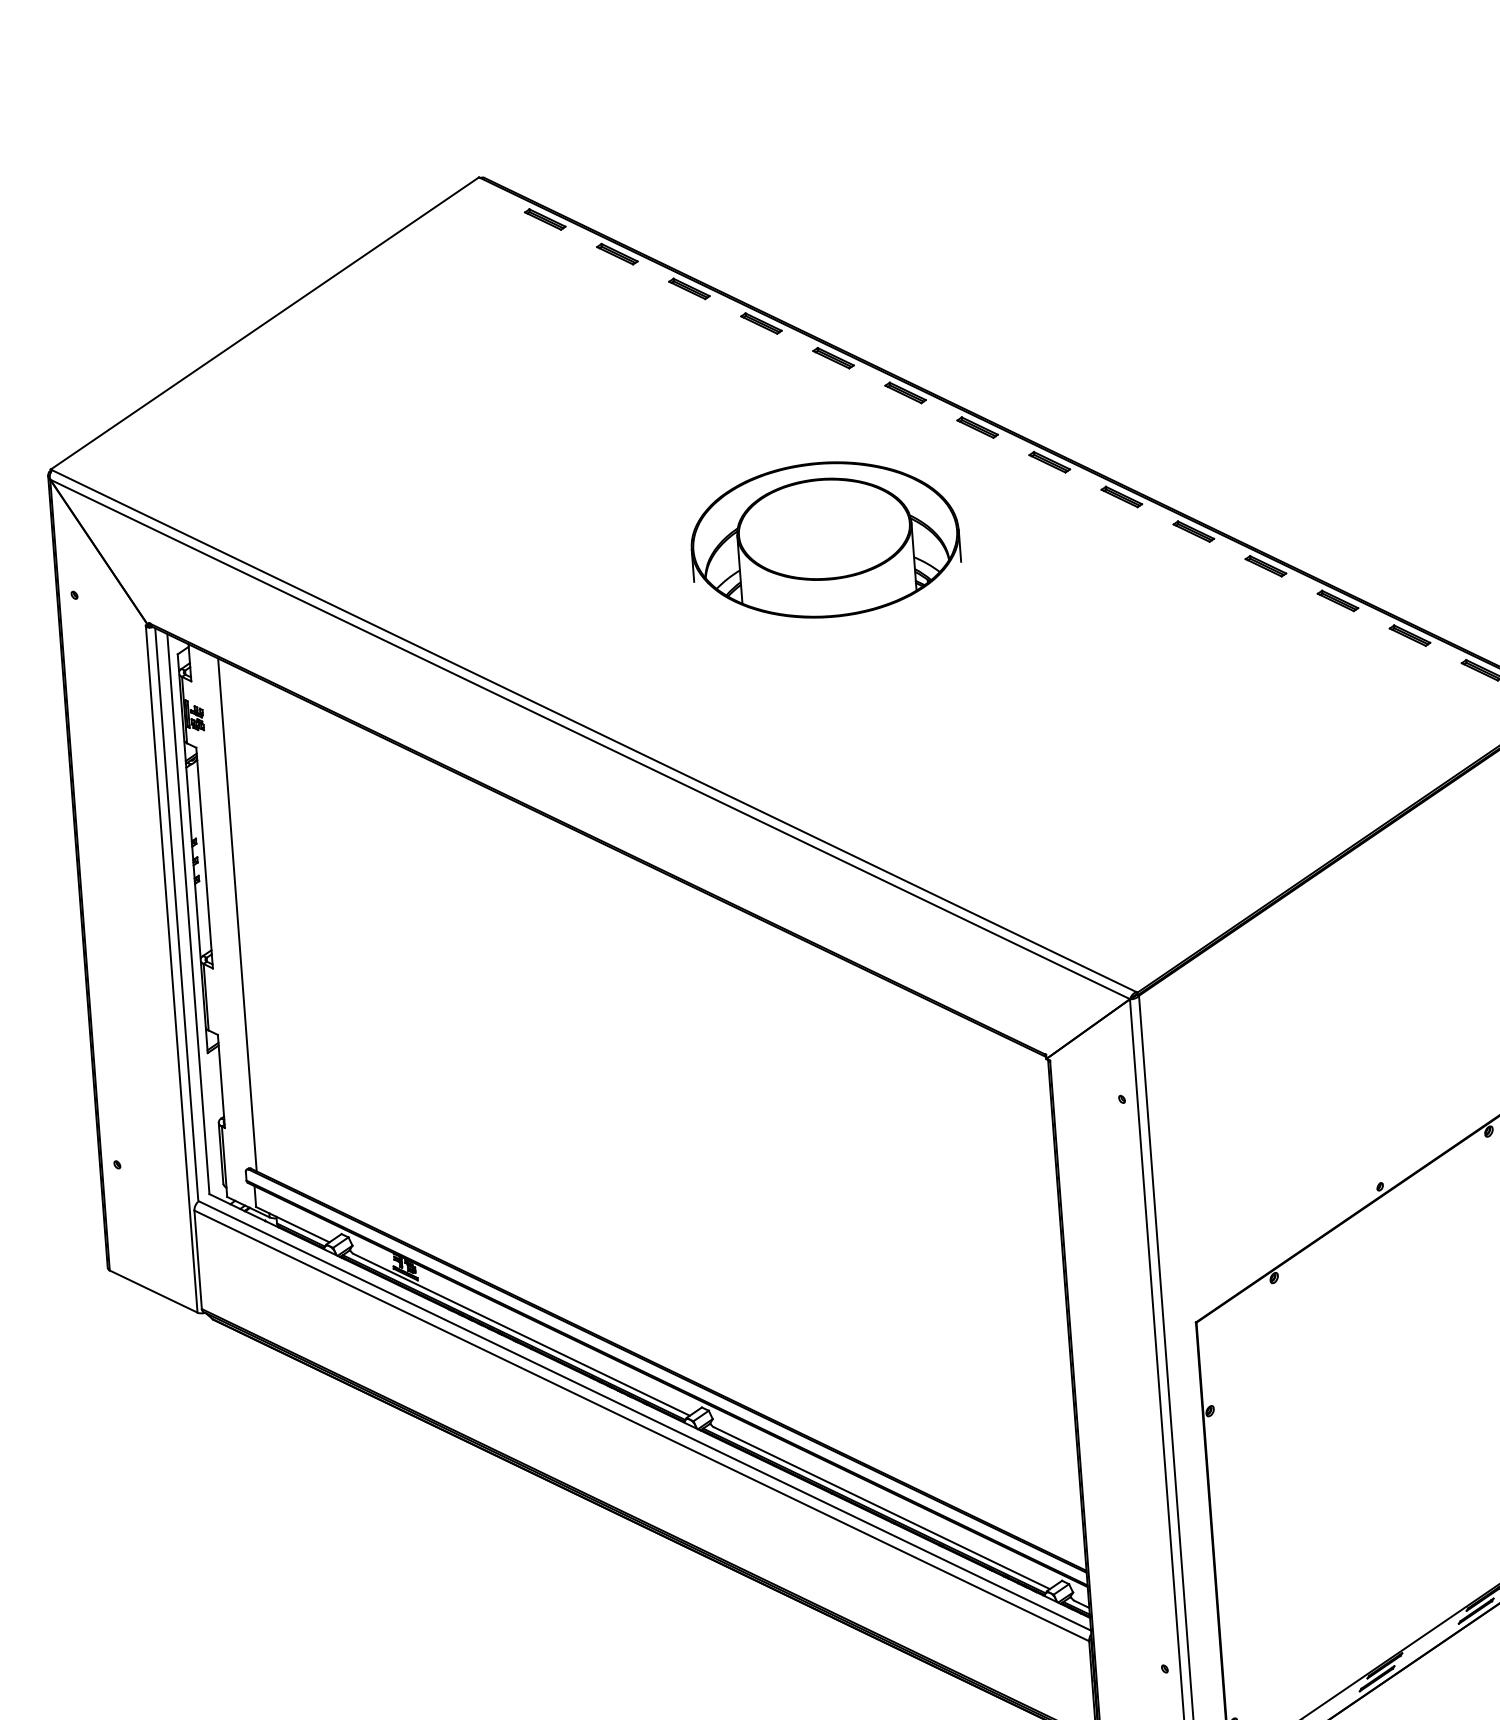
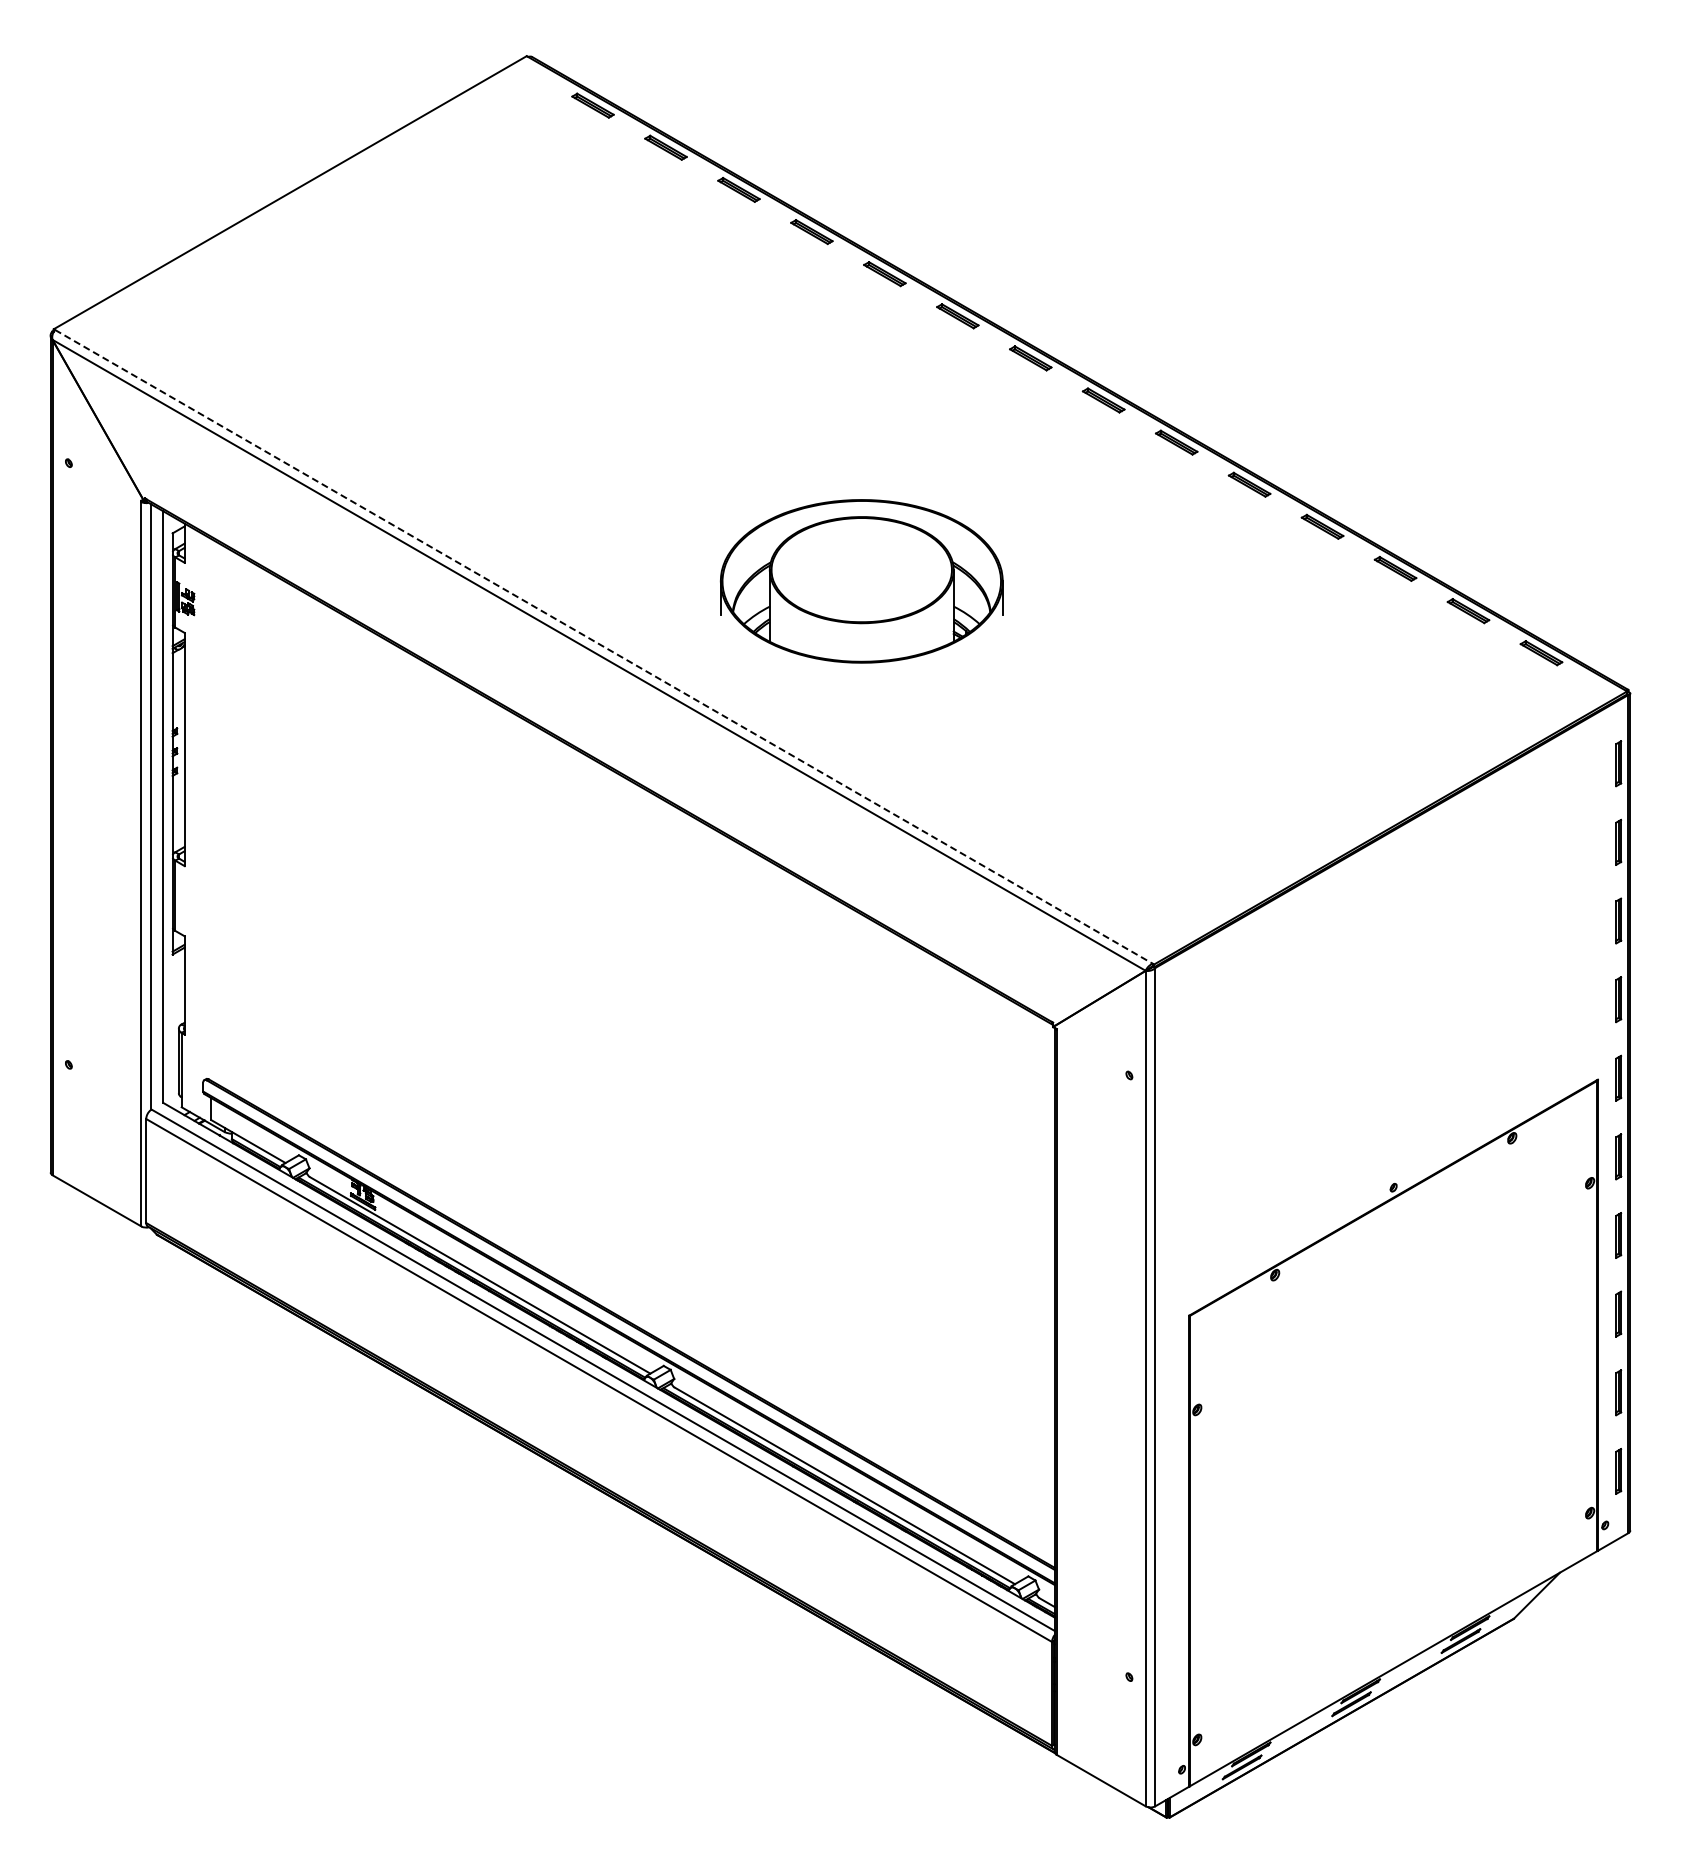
part: (824, 540) -> (861, 581), moved
line: (593, 730) -> (603, 646), solid -> dashed
line: (237, 914) -> (214, 811), removed

